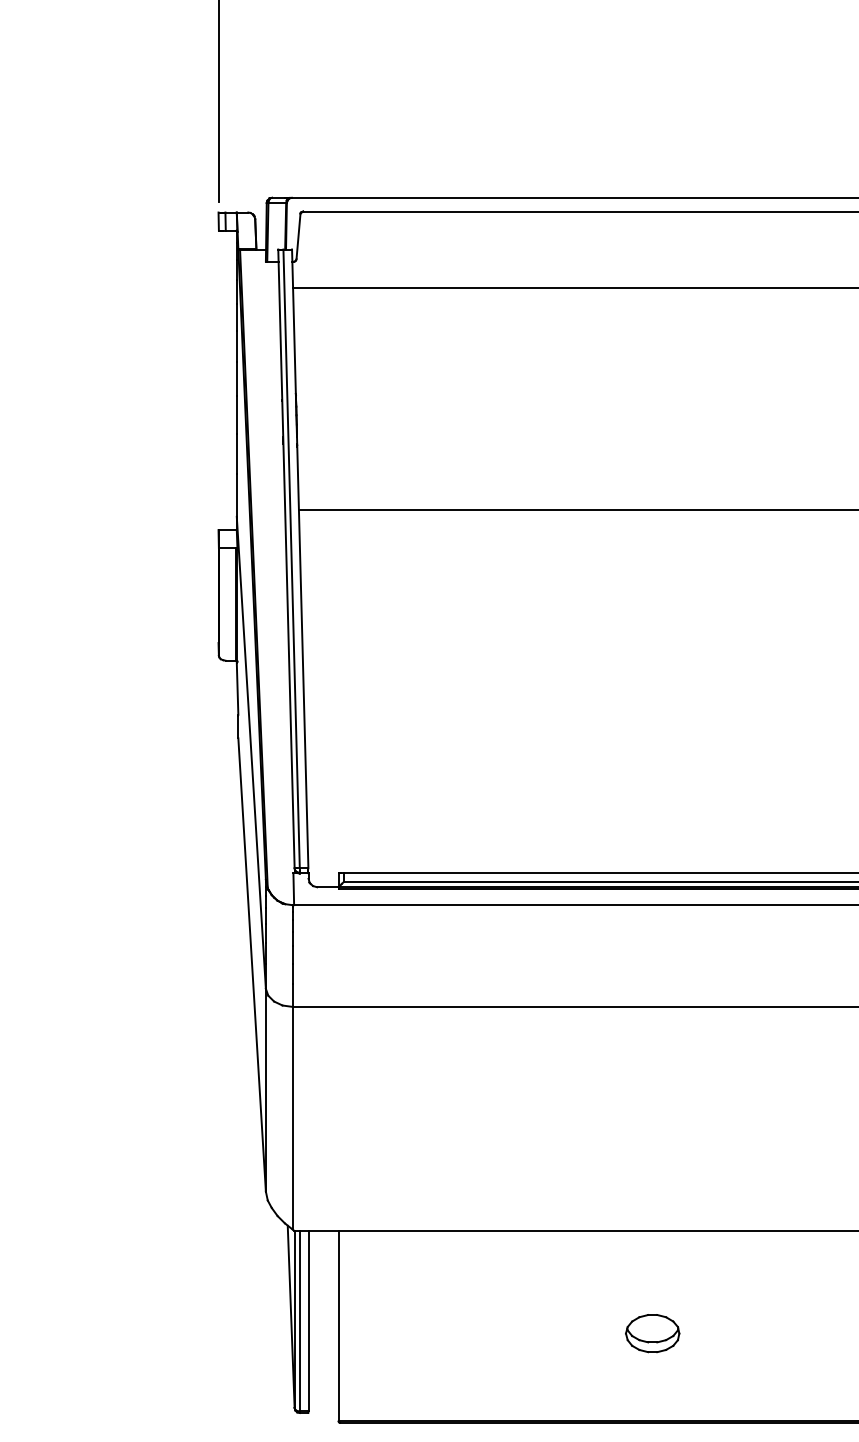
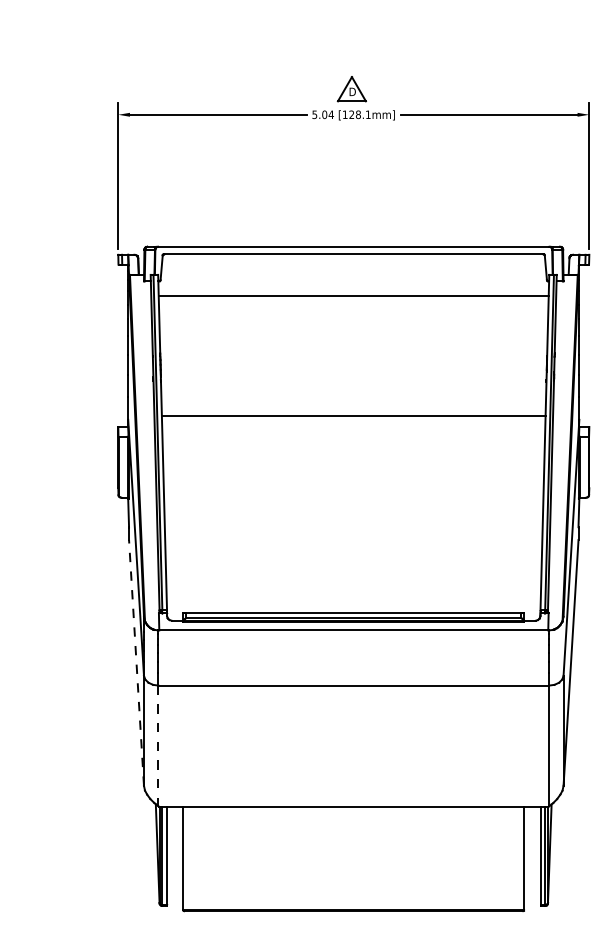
line: (252, 964) -> (136, 662), solid -> dashed
line: (292, 1119) -> (158, 746), solid -> dashed
part: (652, 1333) -> (353, 862), removed

